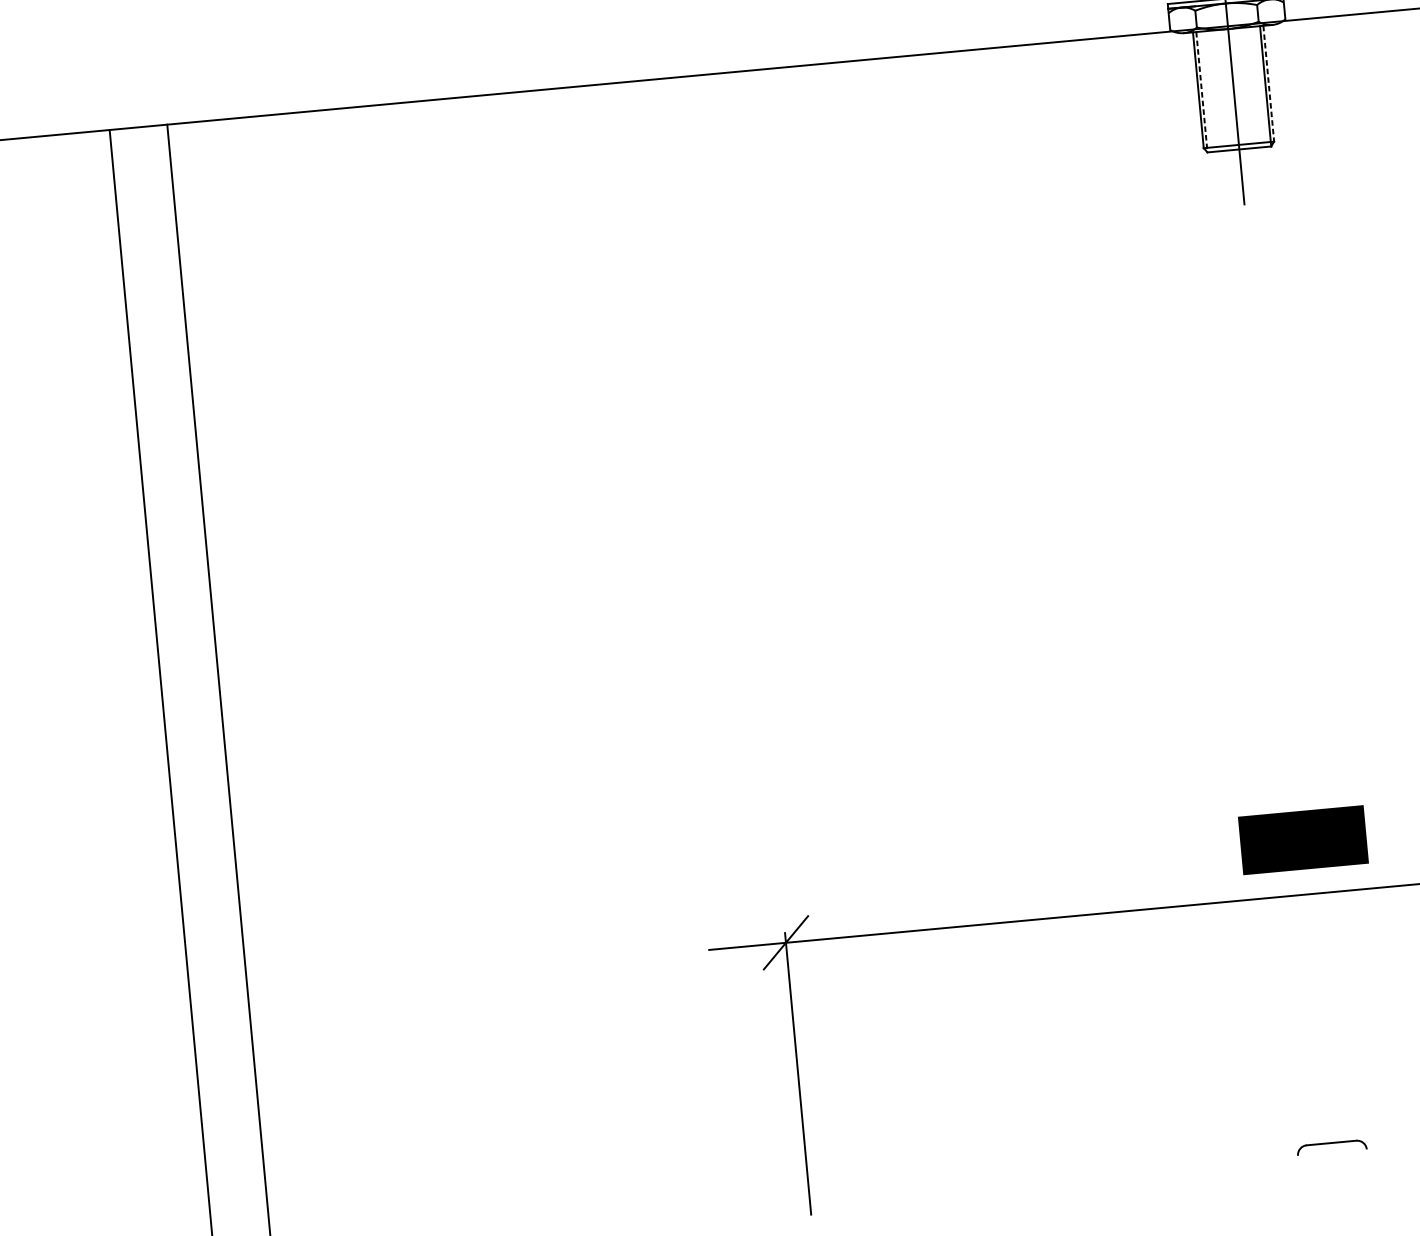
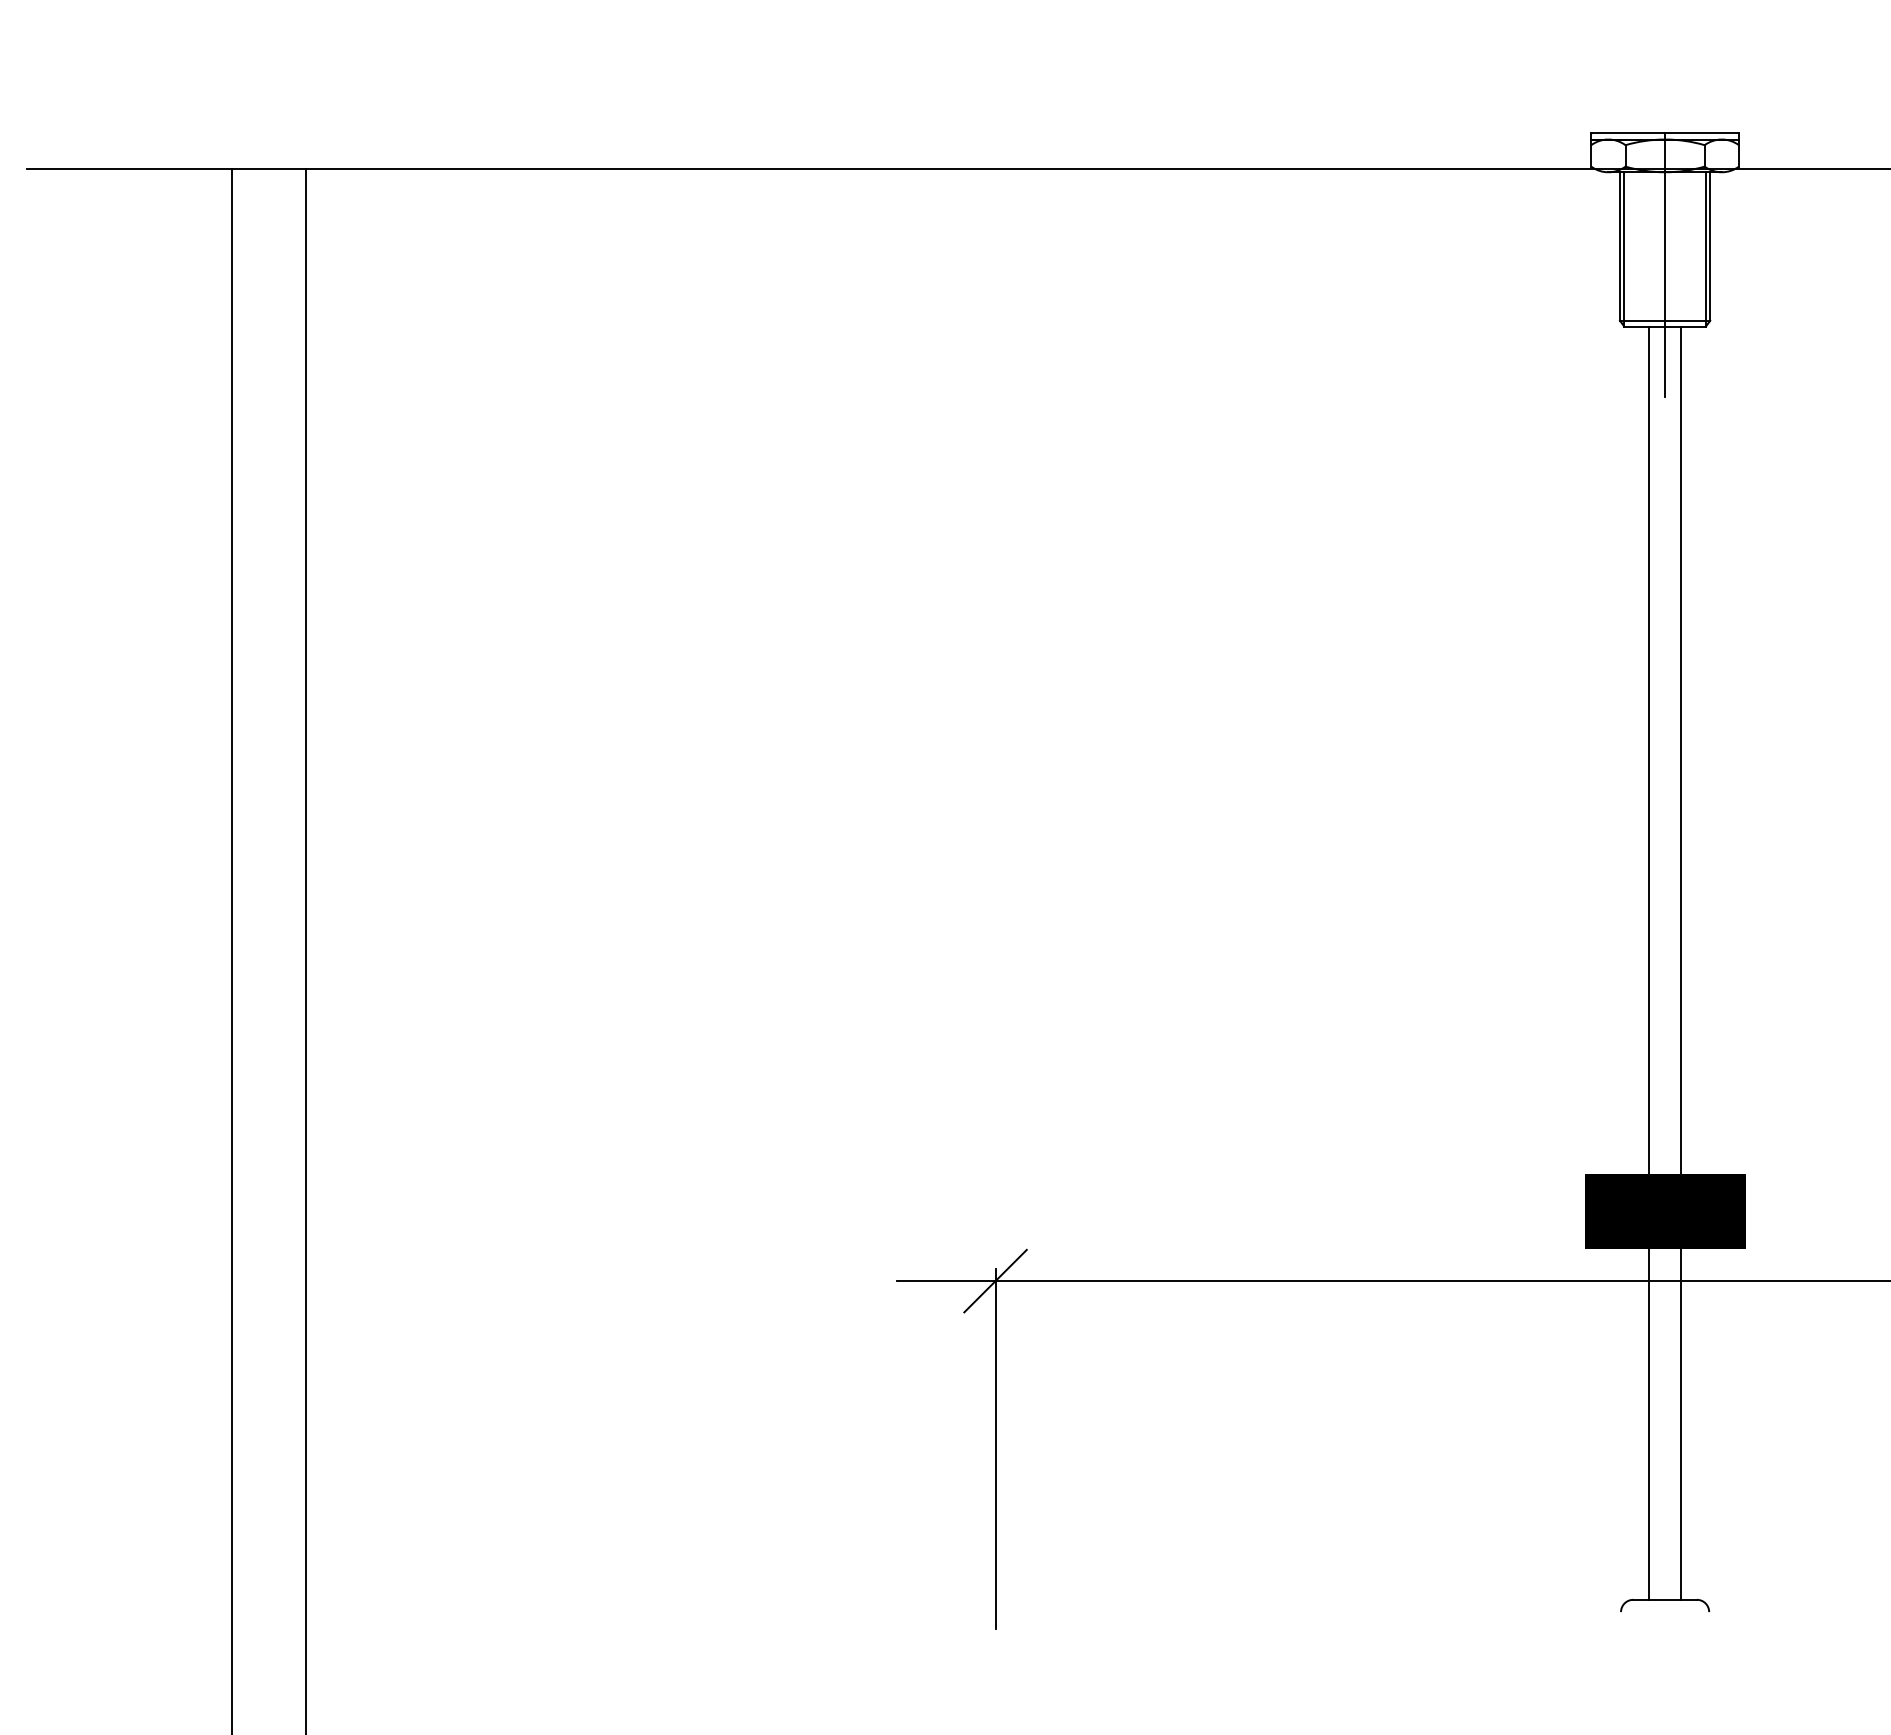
line: (1269, 84) -> (1710, 247), dashed -> solid
line: (1202, 92) -> (1624, 249), dashed -> solid
line: (1298, 644) -> (1681, 962), added
line: (1272, 646) -> (1648, 962), added

